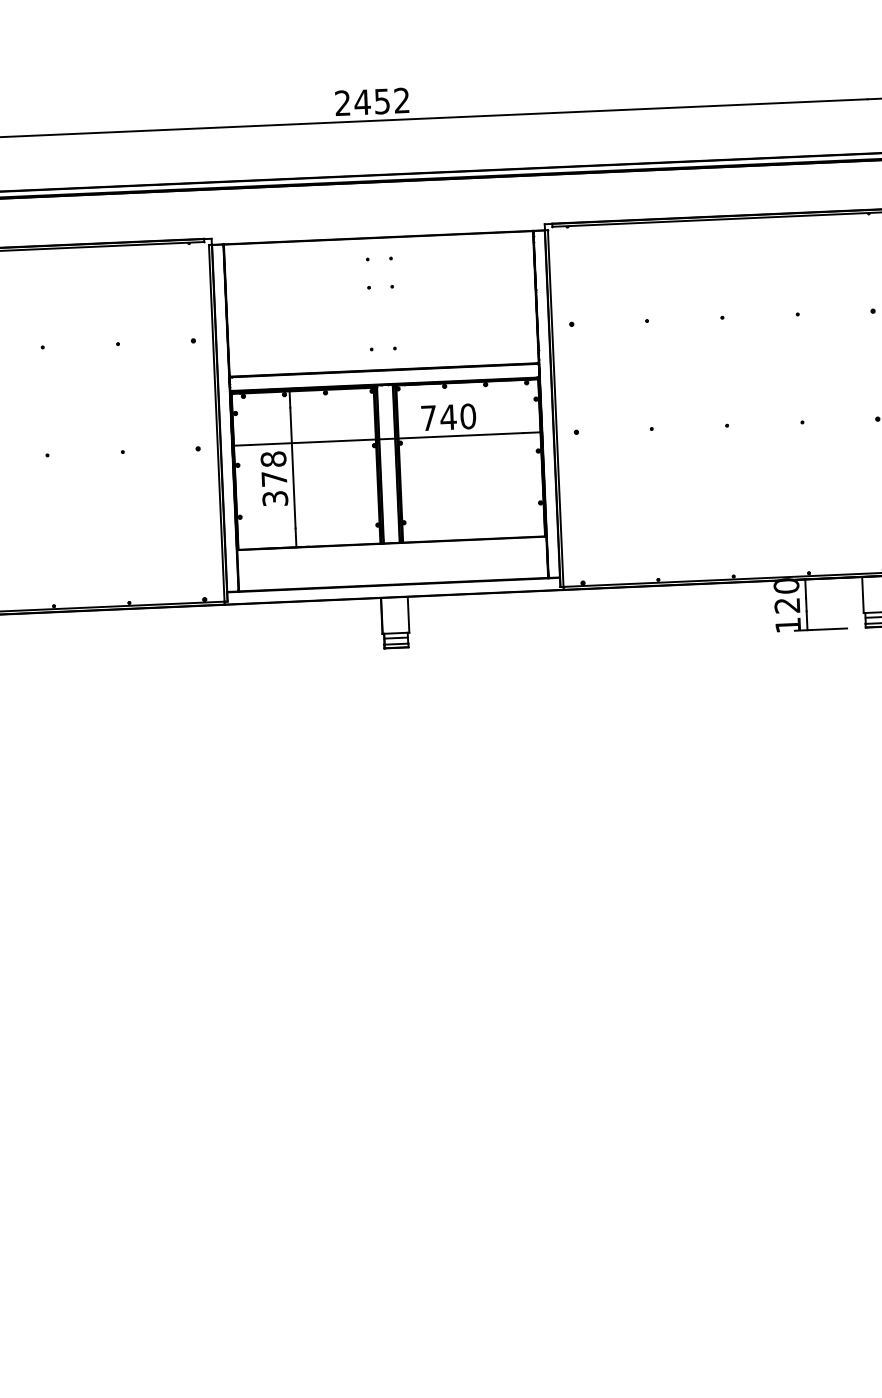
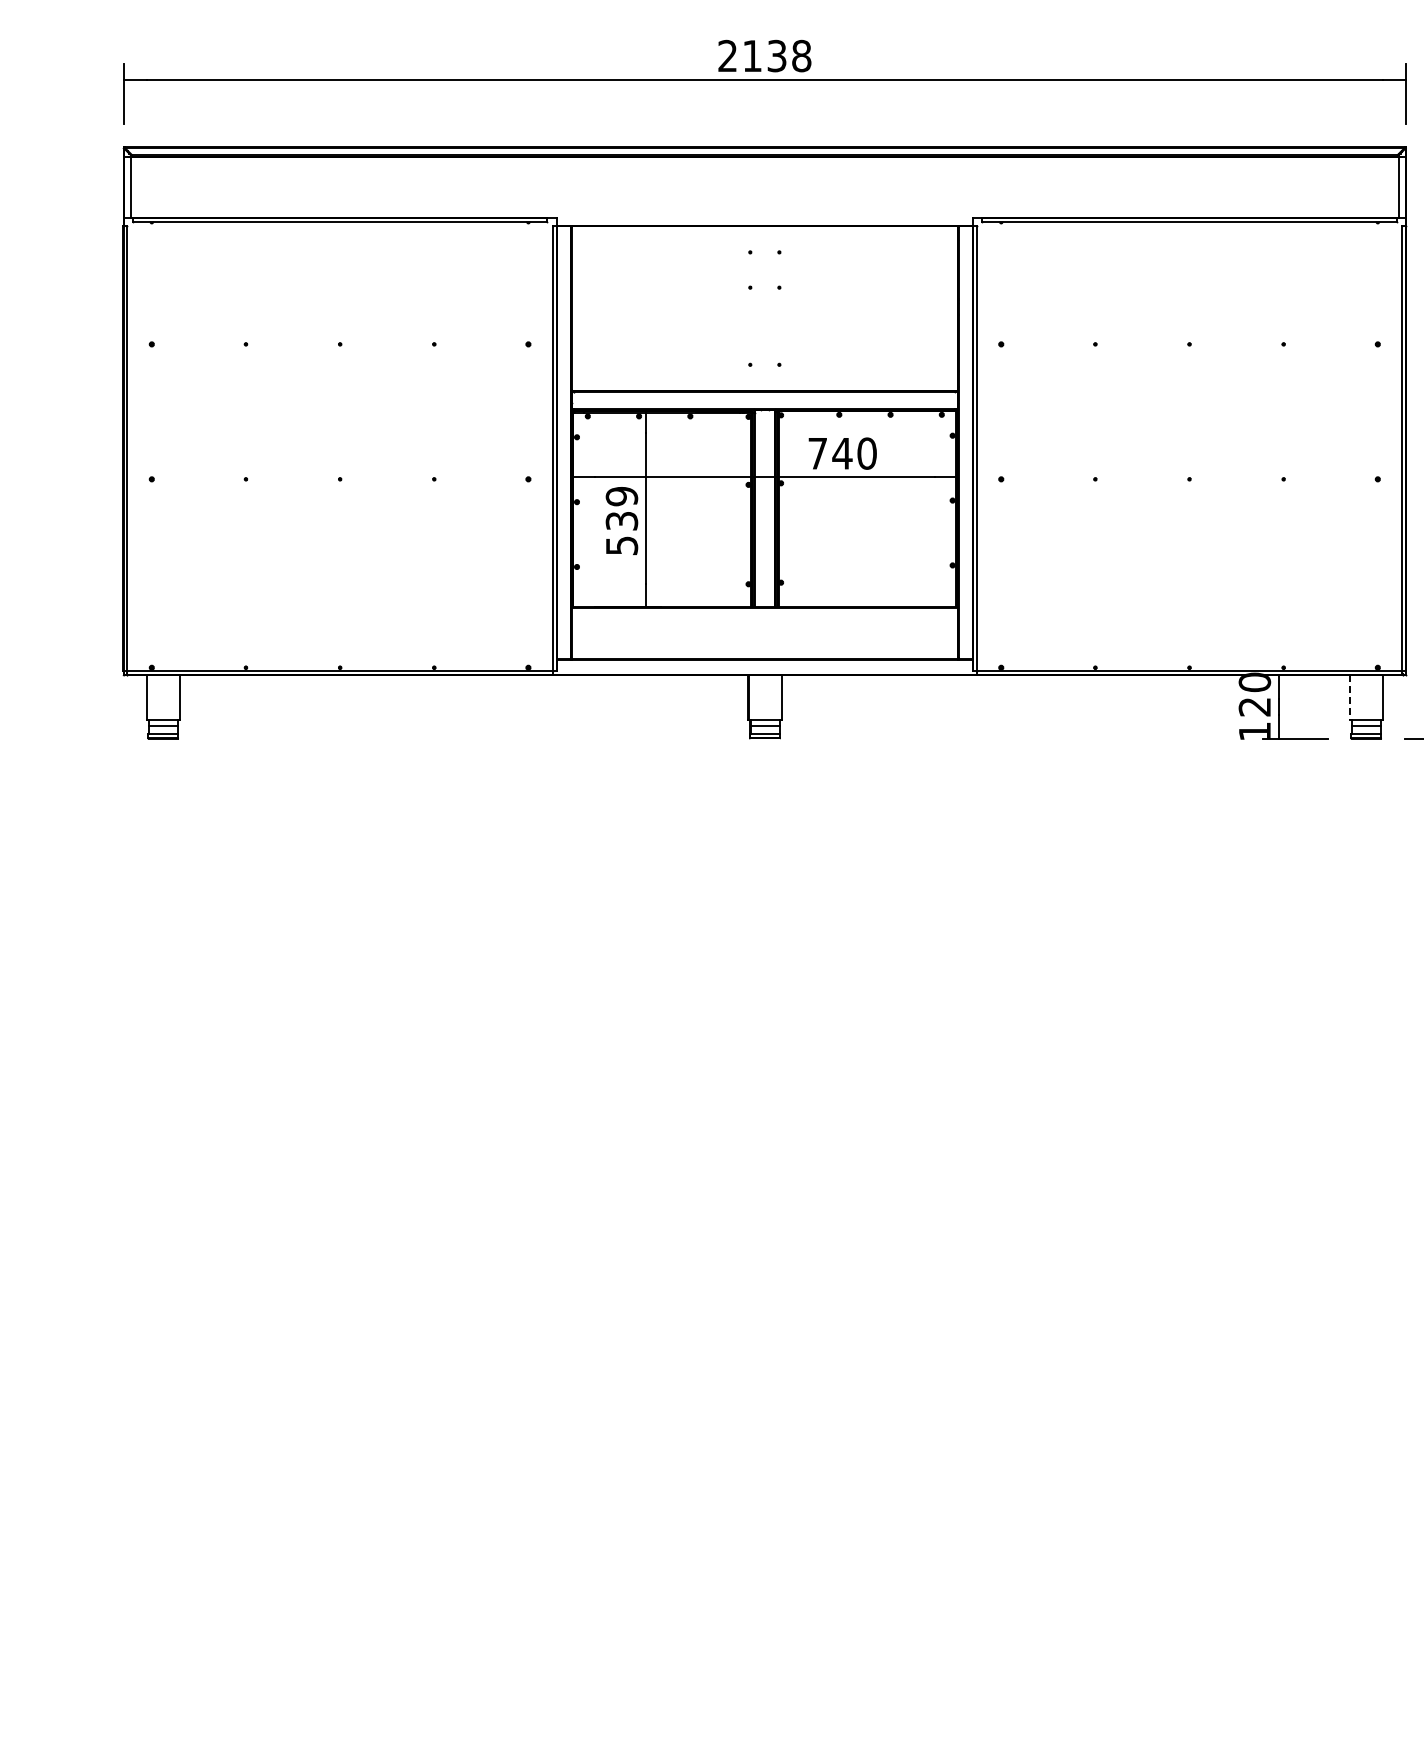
text: (381, 101) -> (776, 55), 2452 -> 2138
text: (274, 478) -> (621, 520), 378 -> 539
line: (862, 594) -> (1349, 697), solid -> dashed

